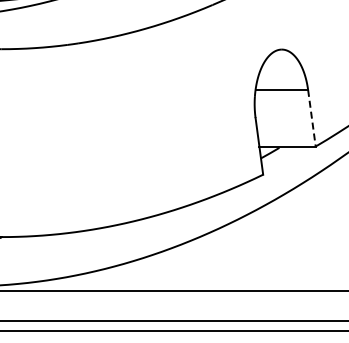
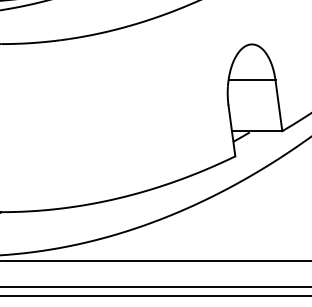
line: (311, 118) -> (278, 106), dashed -> solid

